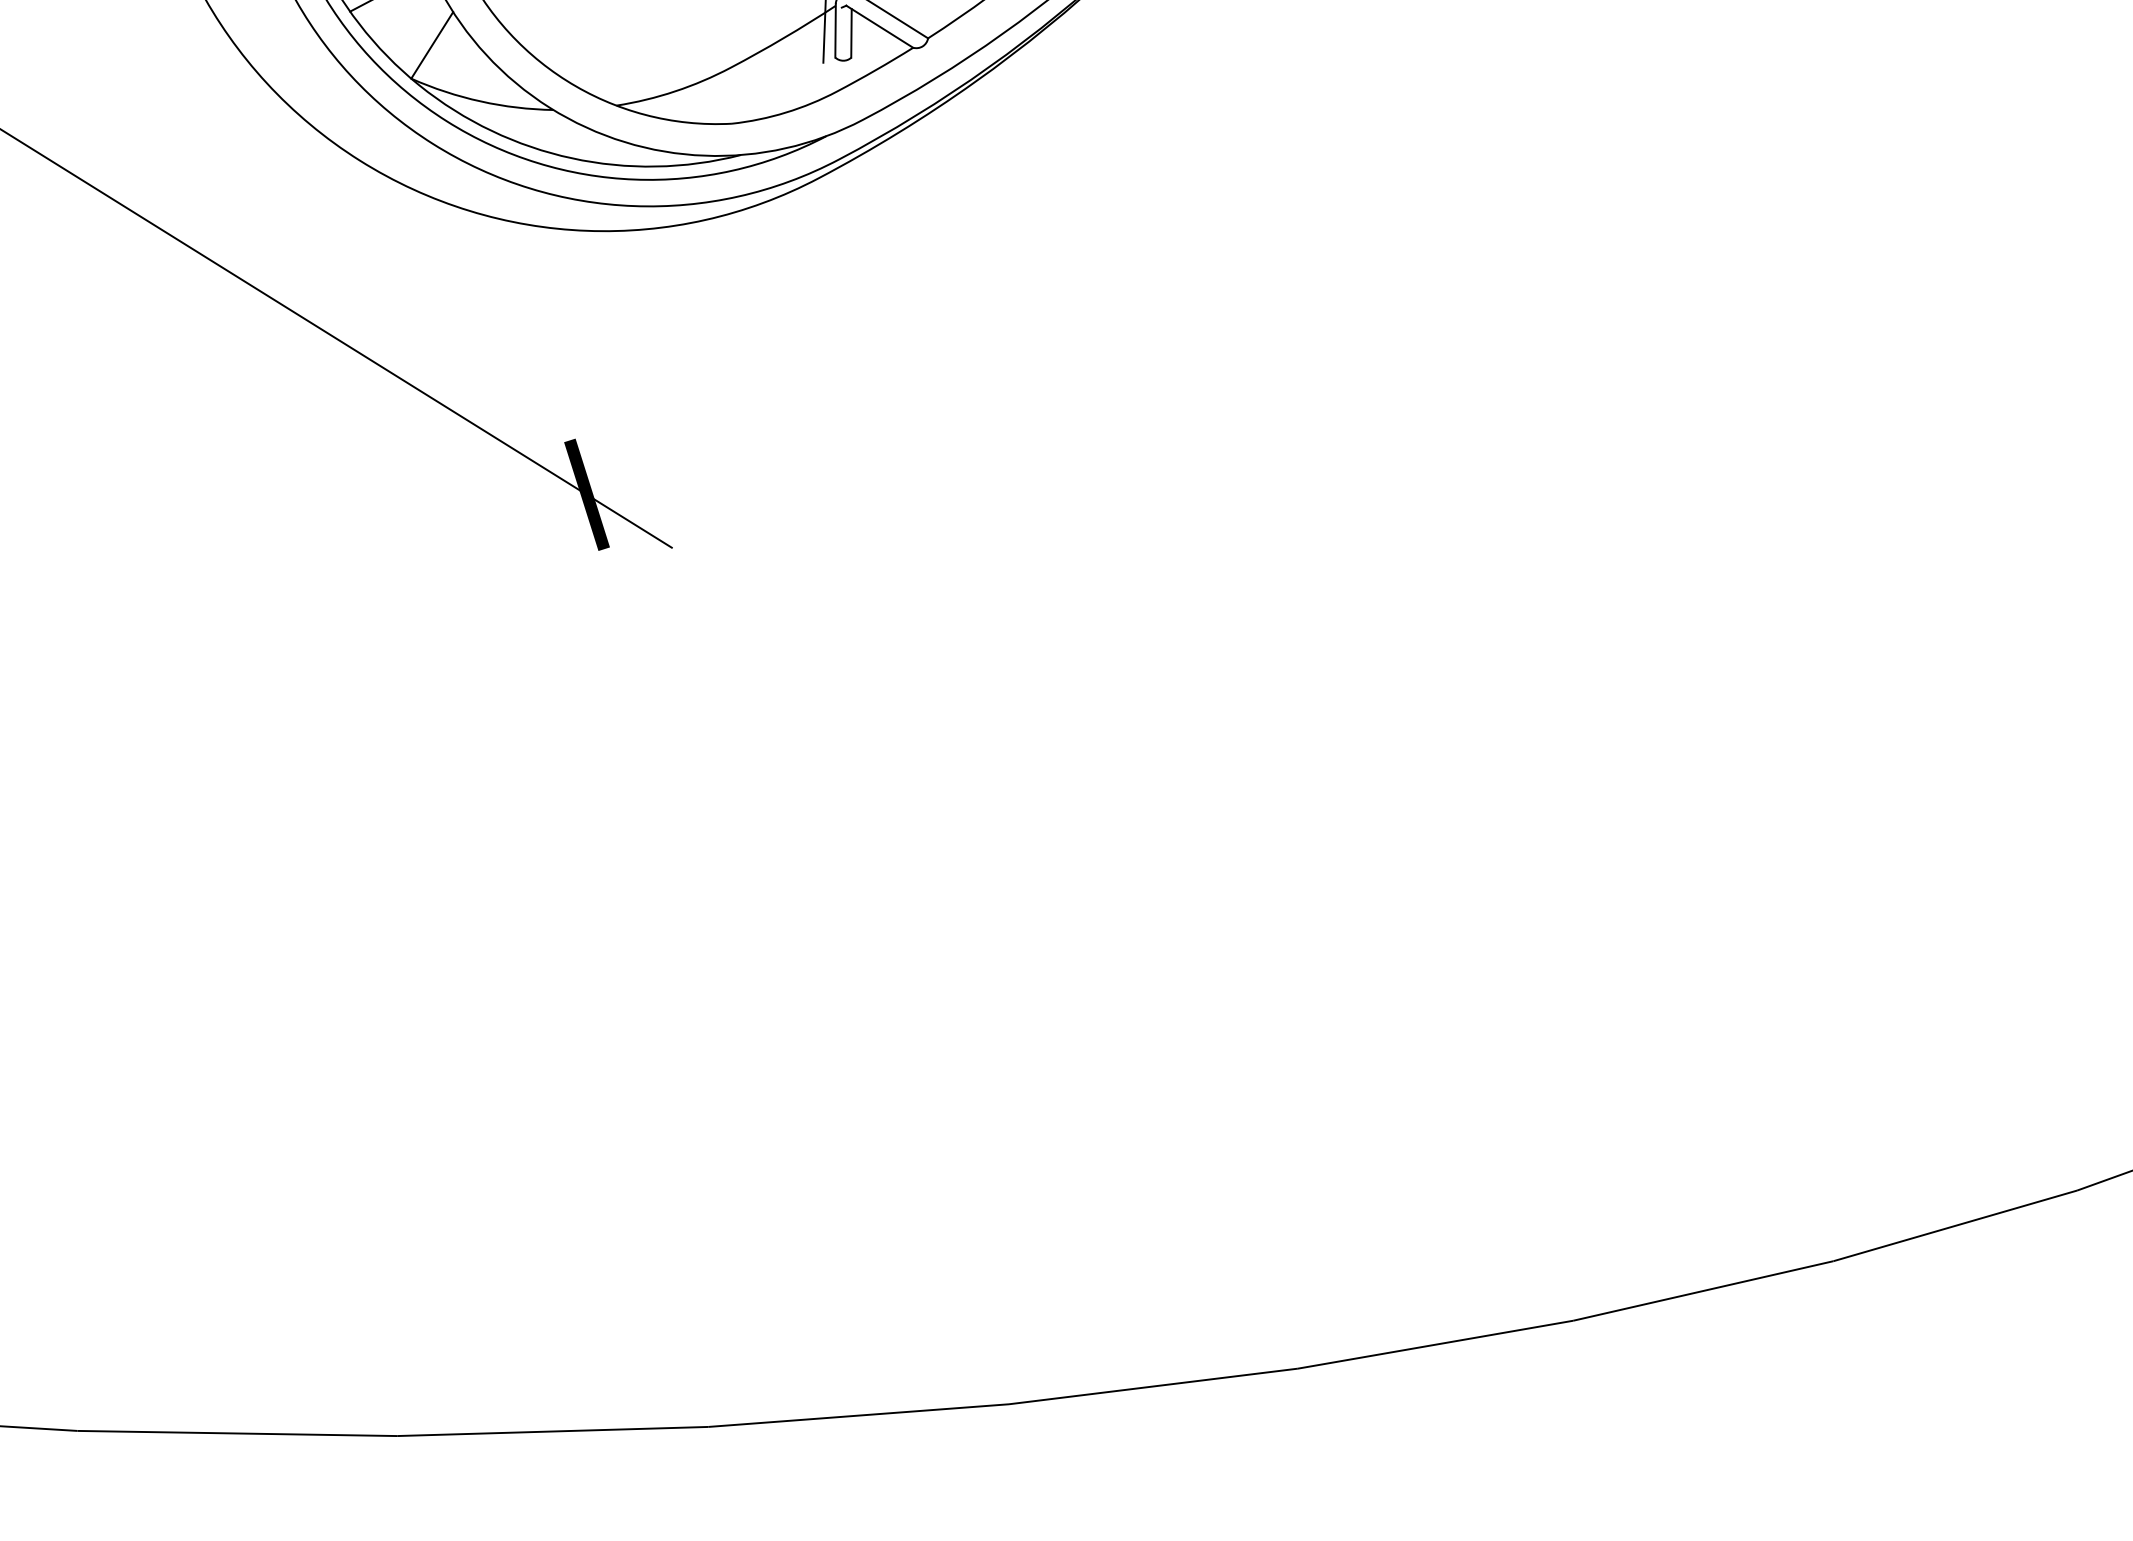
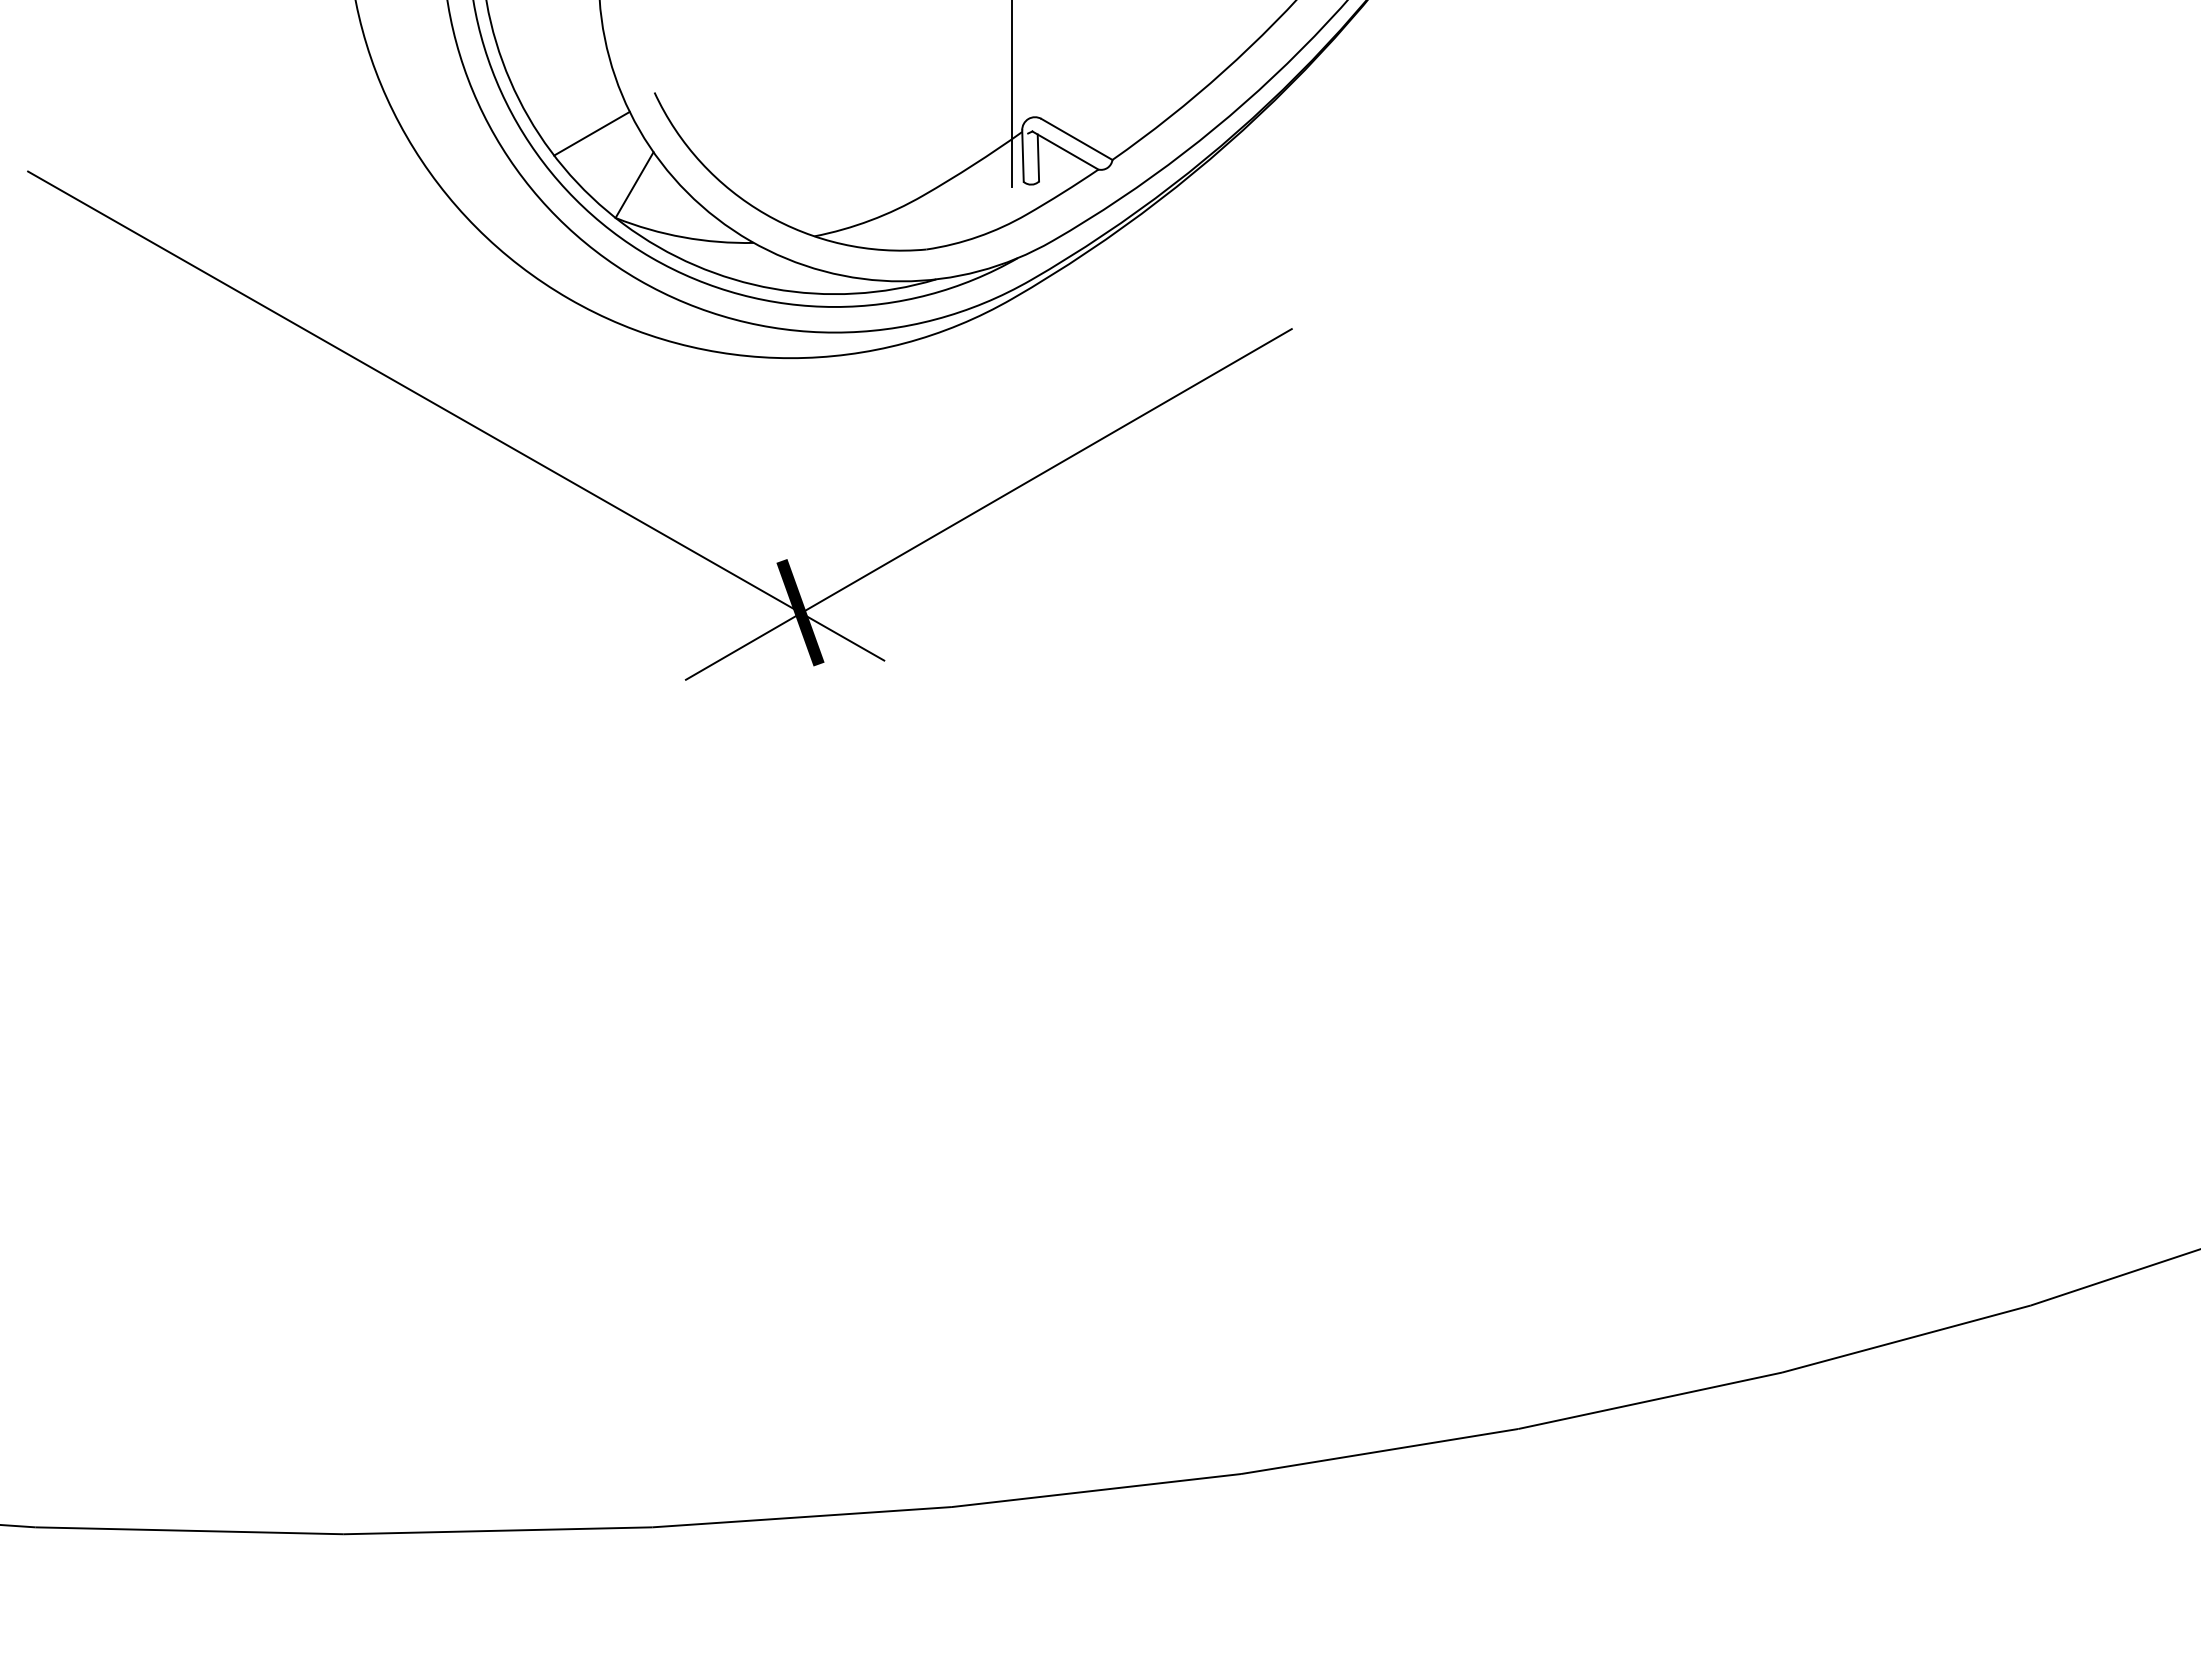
line: (786, 390) -> (988, 504), added

